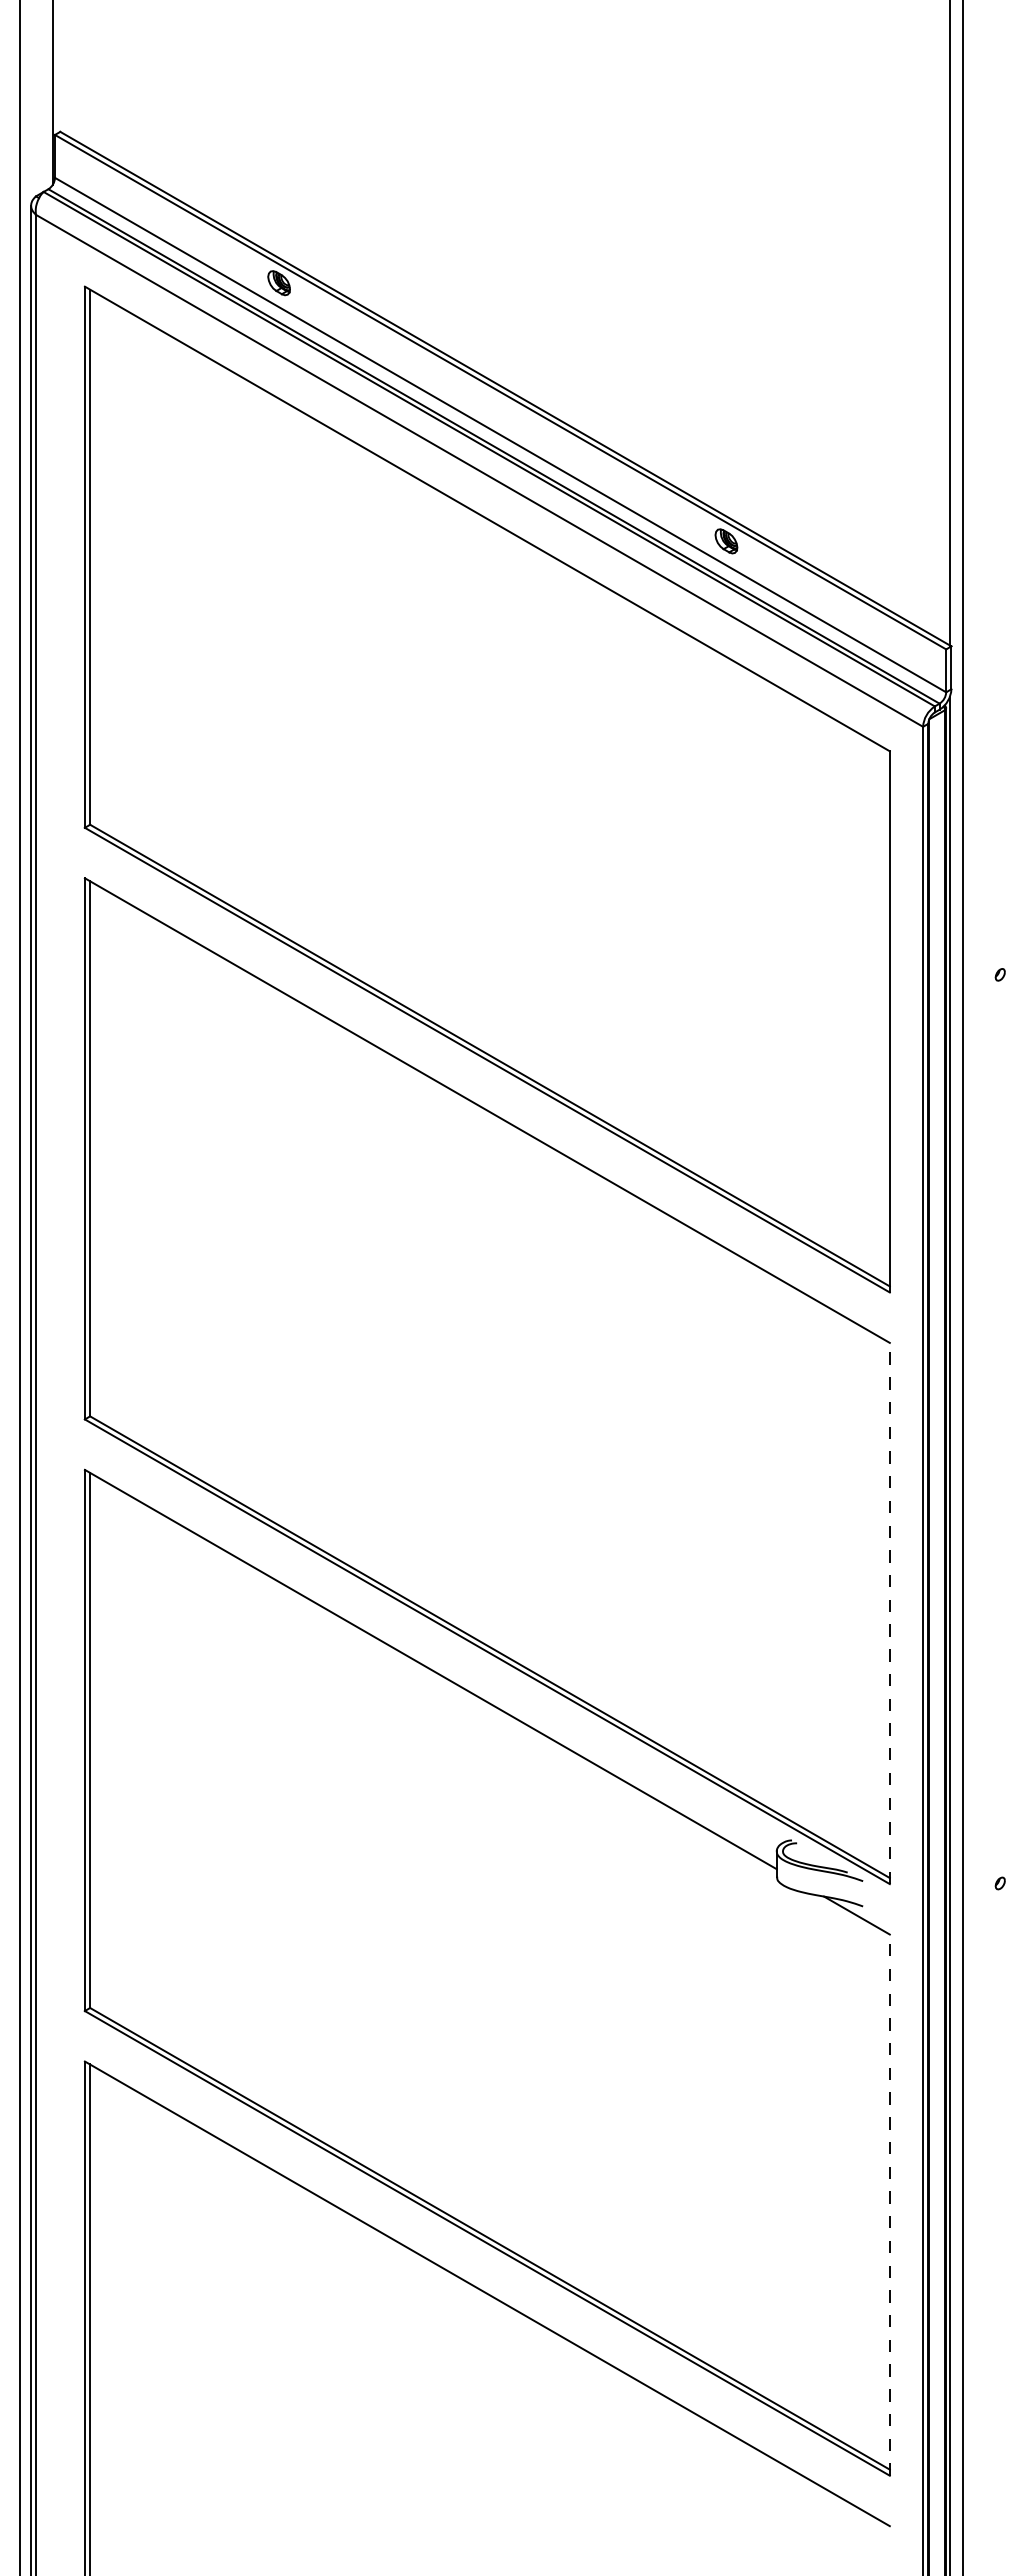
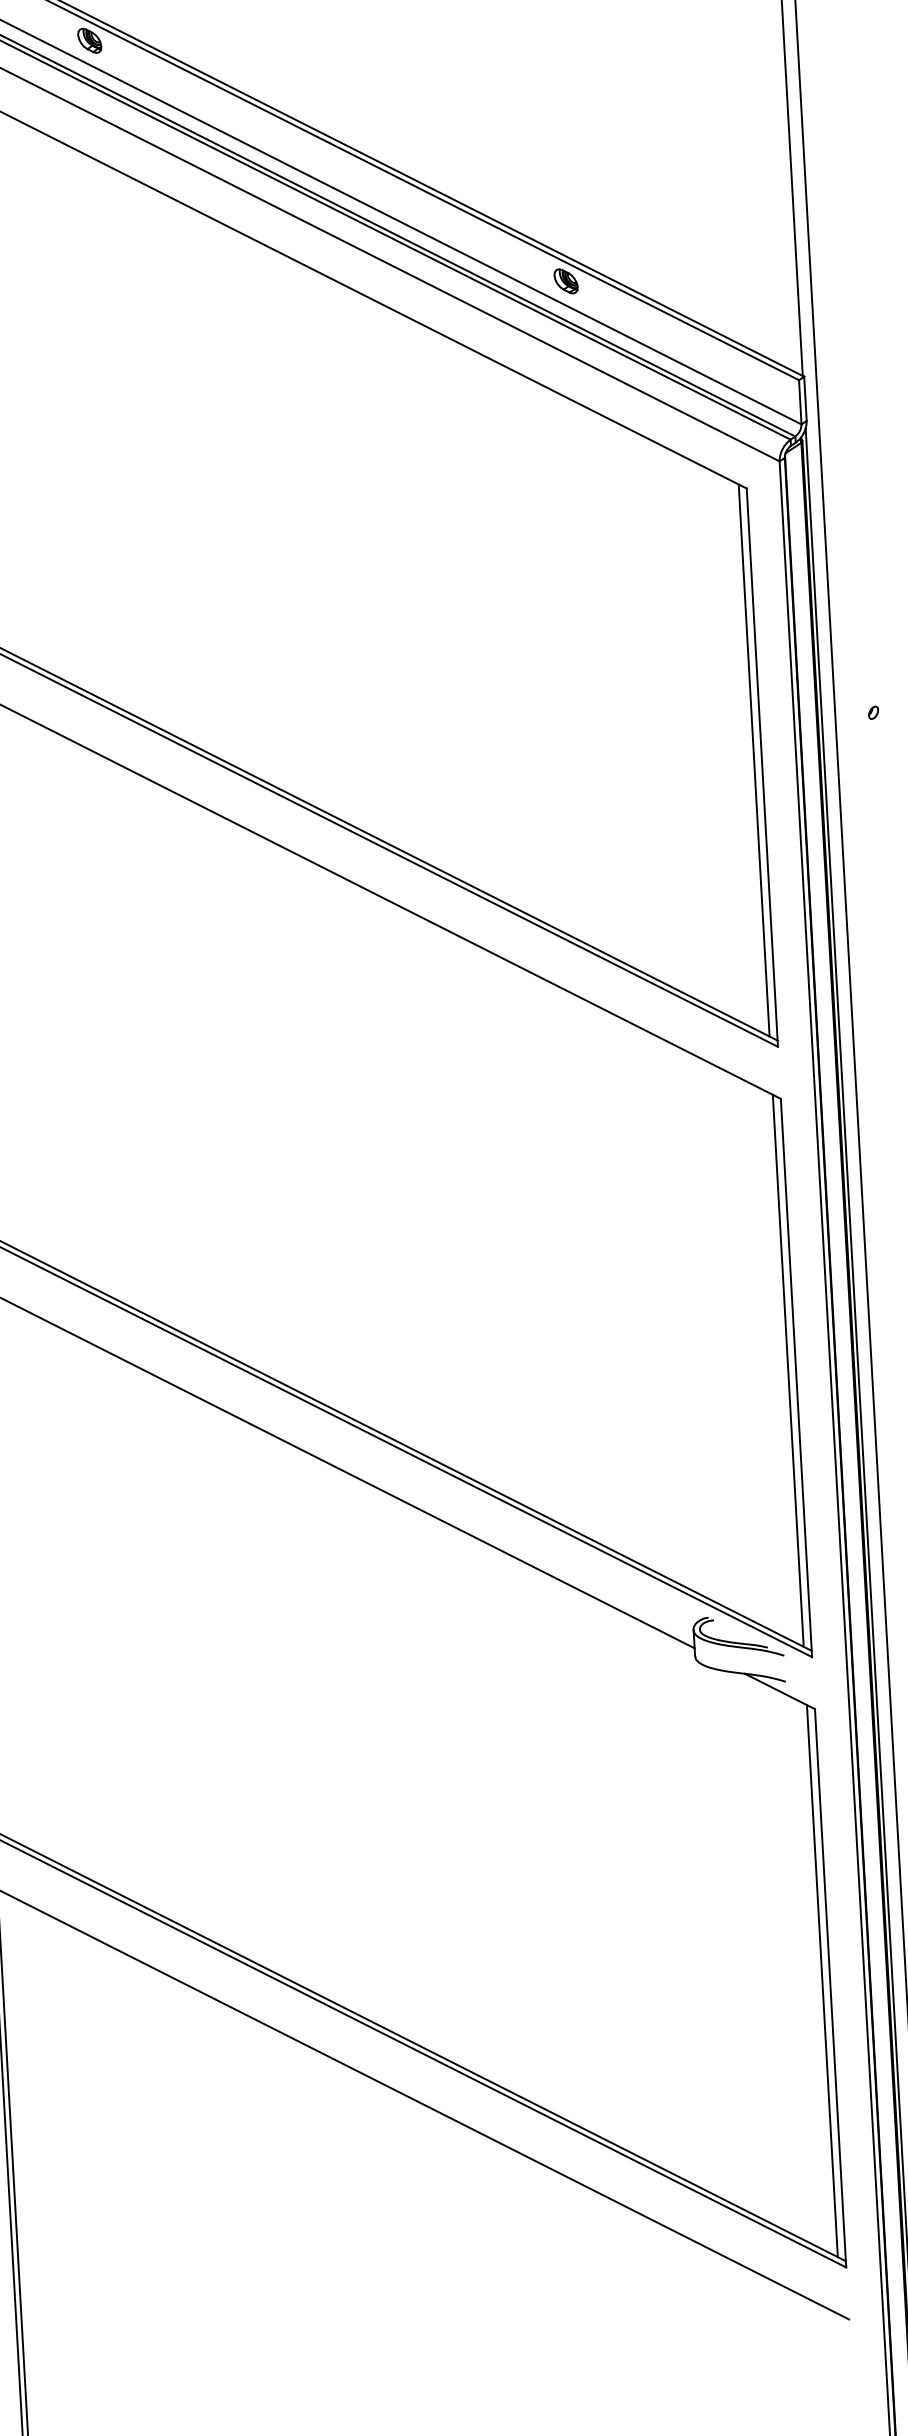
line: (882, 1013) -> (754, 759), added
line: (882, 1605) -> (788, 1370), added
line: (889, 1613) -> (796, 1377), dashed -> solid
line: (882, 2197) -> (822, 1980), added
line: (889, 2205) -> (830, 1988), dashed -> solid

